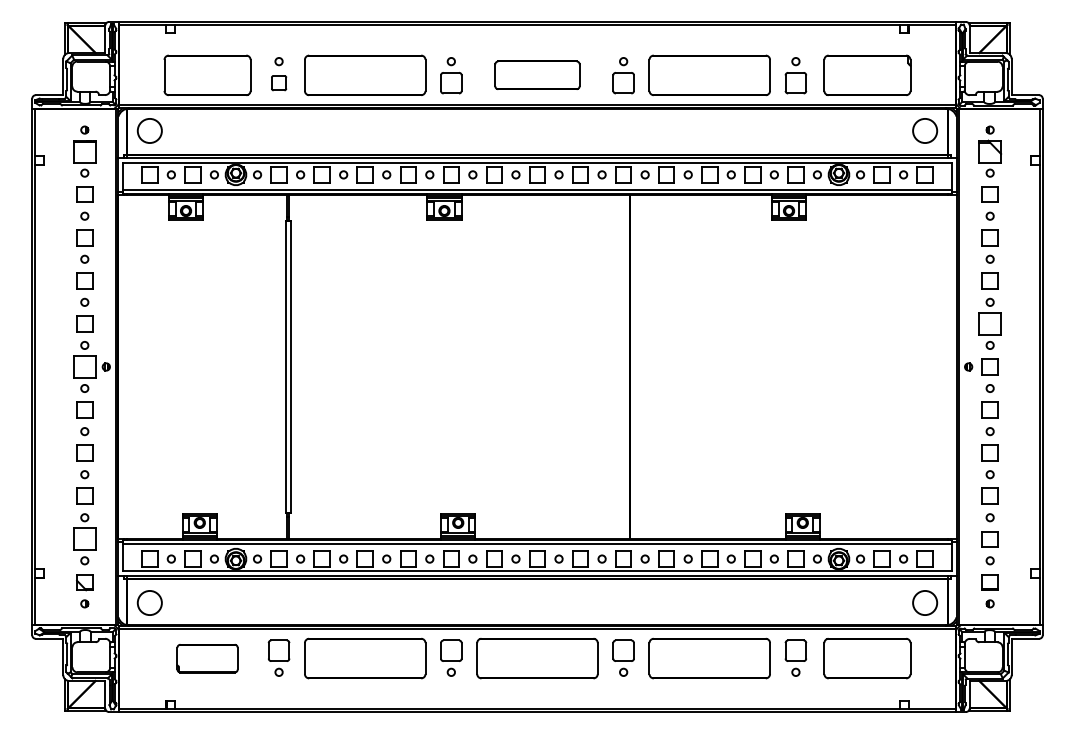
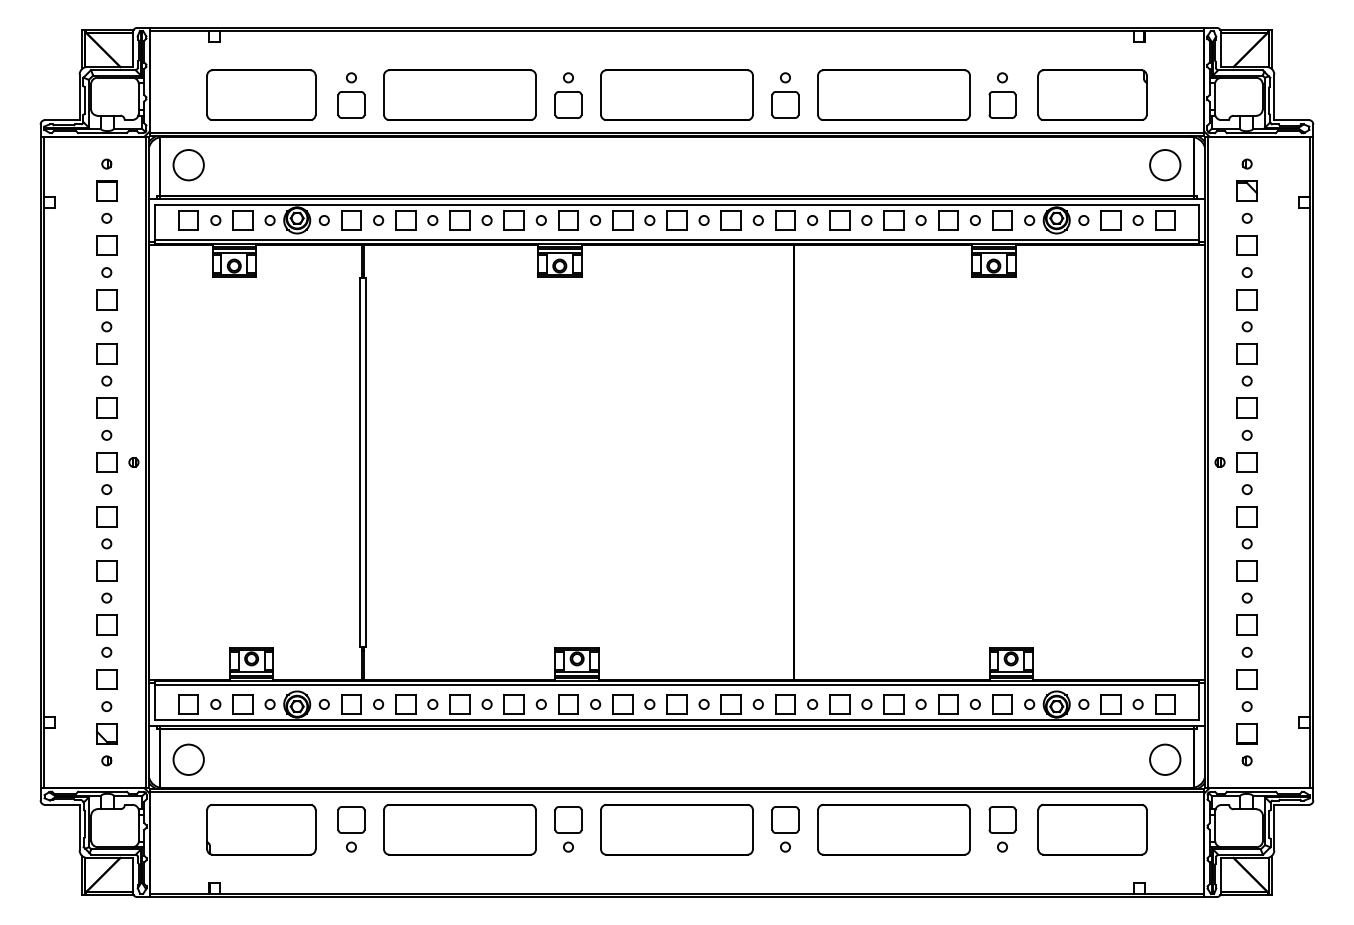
part: (537, 74) -> (676, 94), size x1.43
part: (279, 82) -> (351, 104), size x1.43
part: (84, 151) -> (106, 190), size x0.71
part: (989, 151) -> (1246, 190), size x0.71
part: (989, 323) -> (1246, 407), size x0.71
part: (84, 367) -> (106, 462), size x0.71
part: (84, 539) -> (106, 679), size x0.71
part: (207, 658) -> (261, 829), size x1.43

